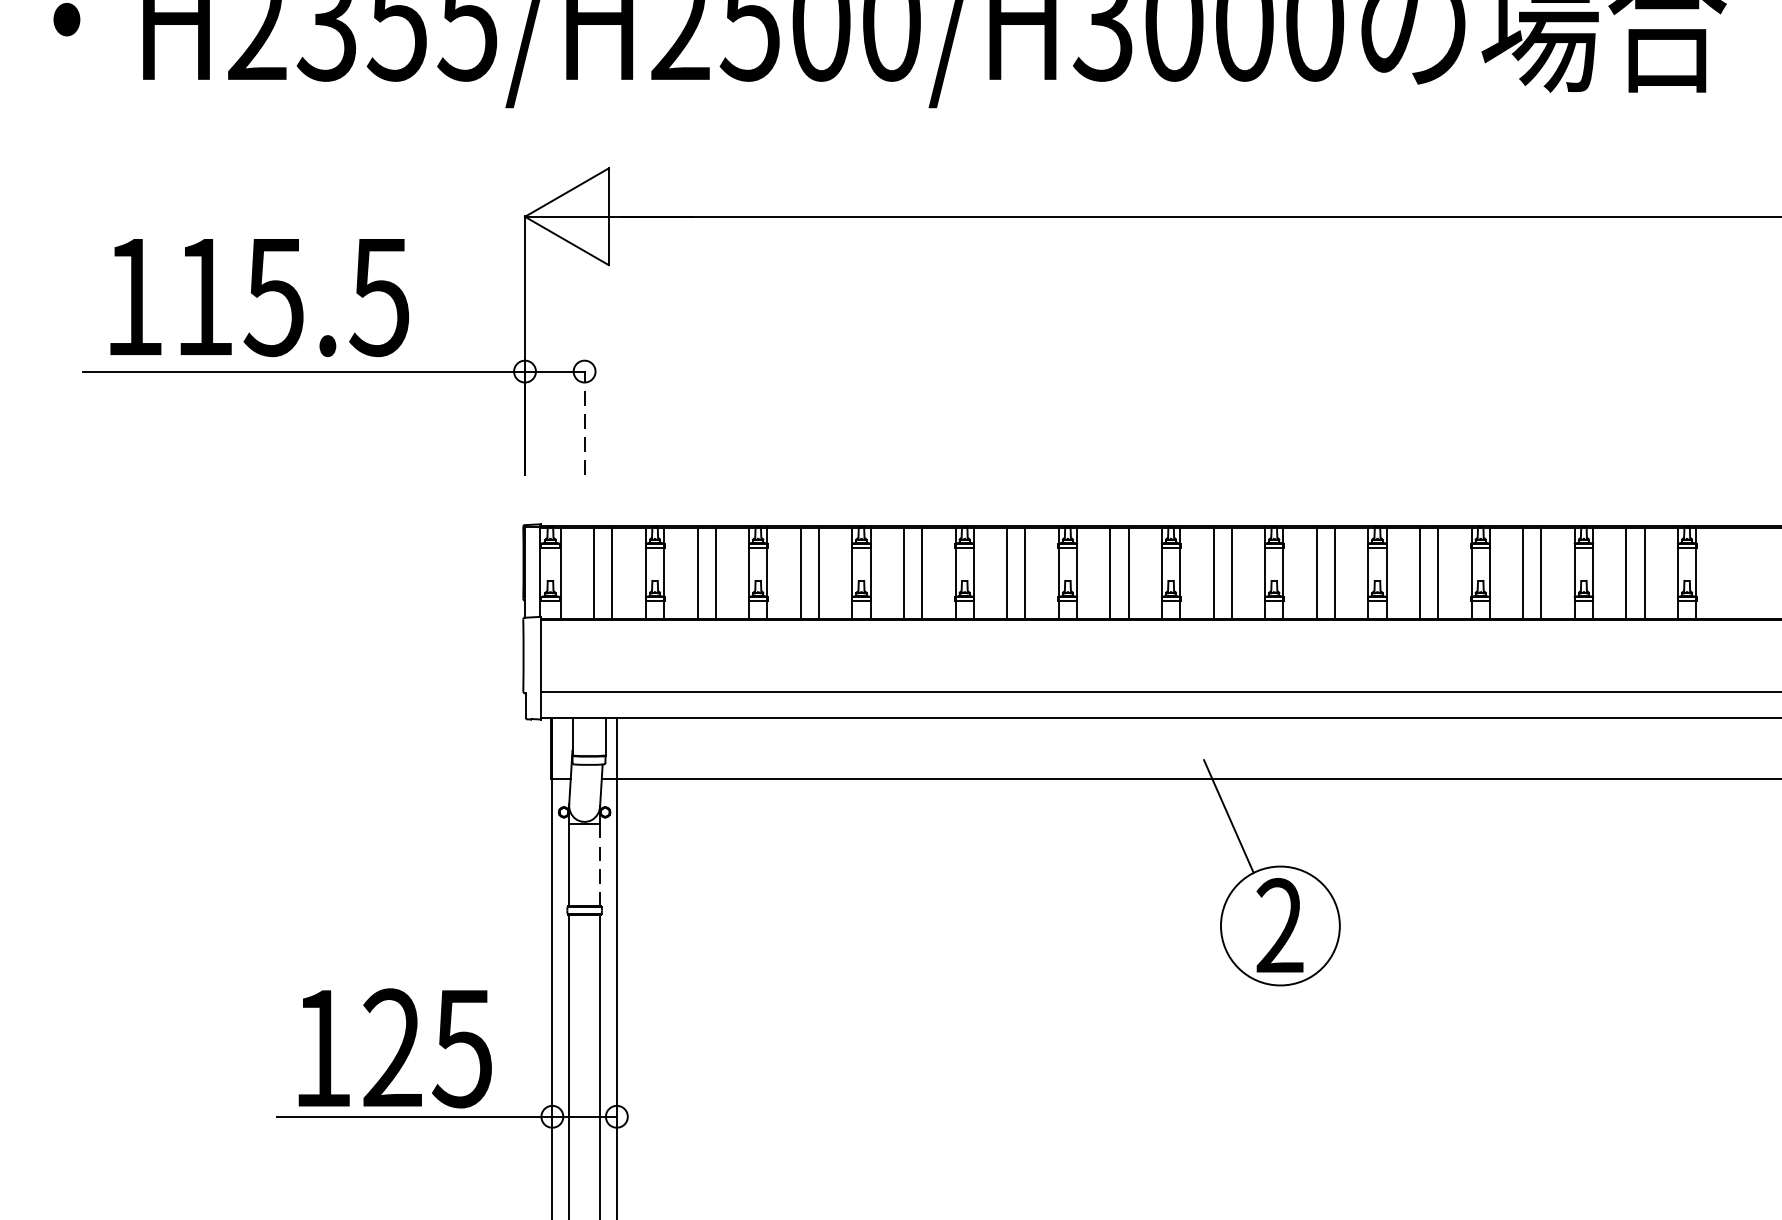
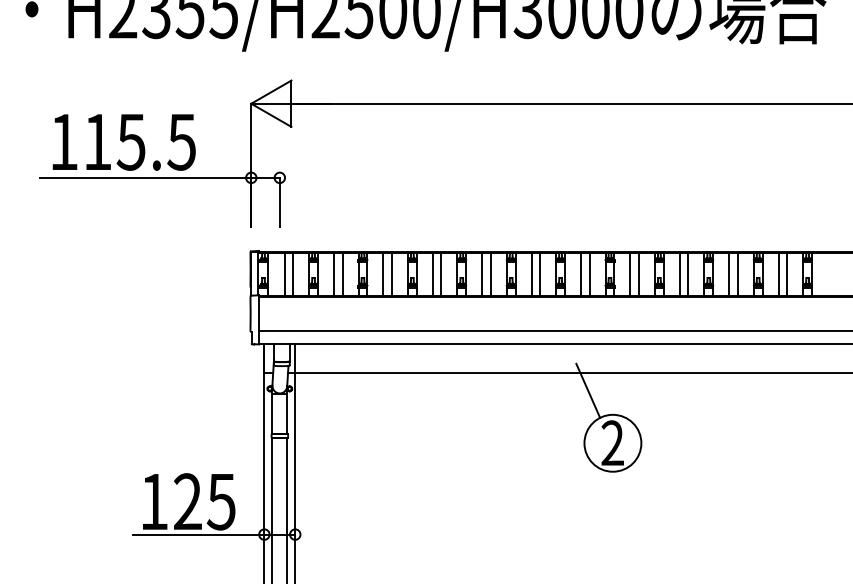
line: (583, 423) -> (279, 202), dashed -> solid
line: (600, 863) -> (287, 413), dashed -> solid

